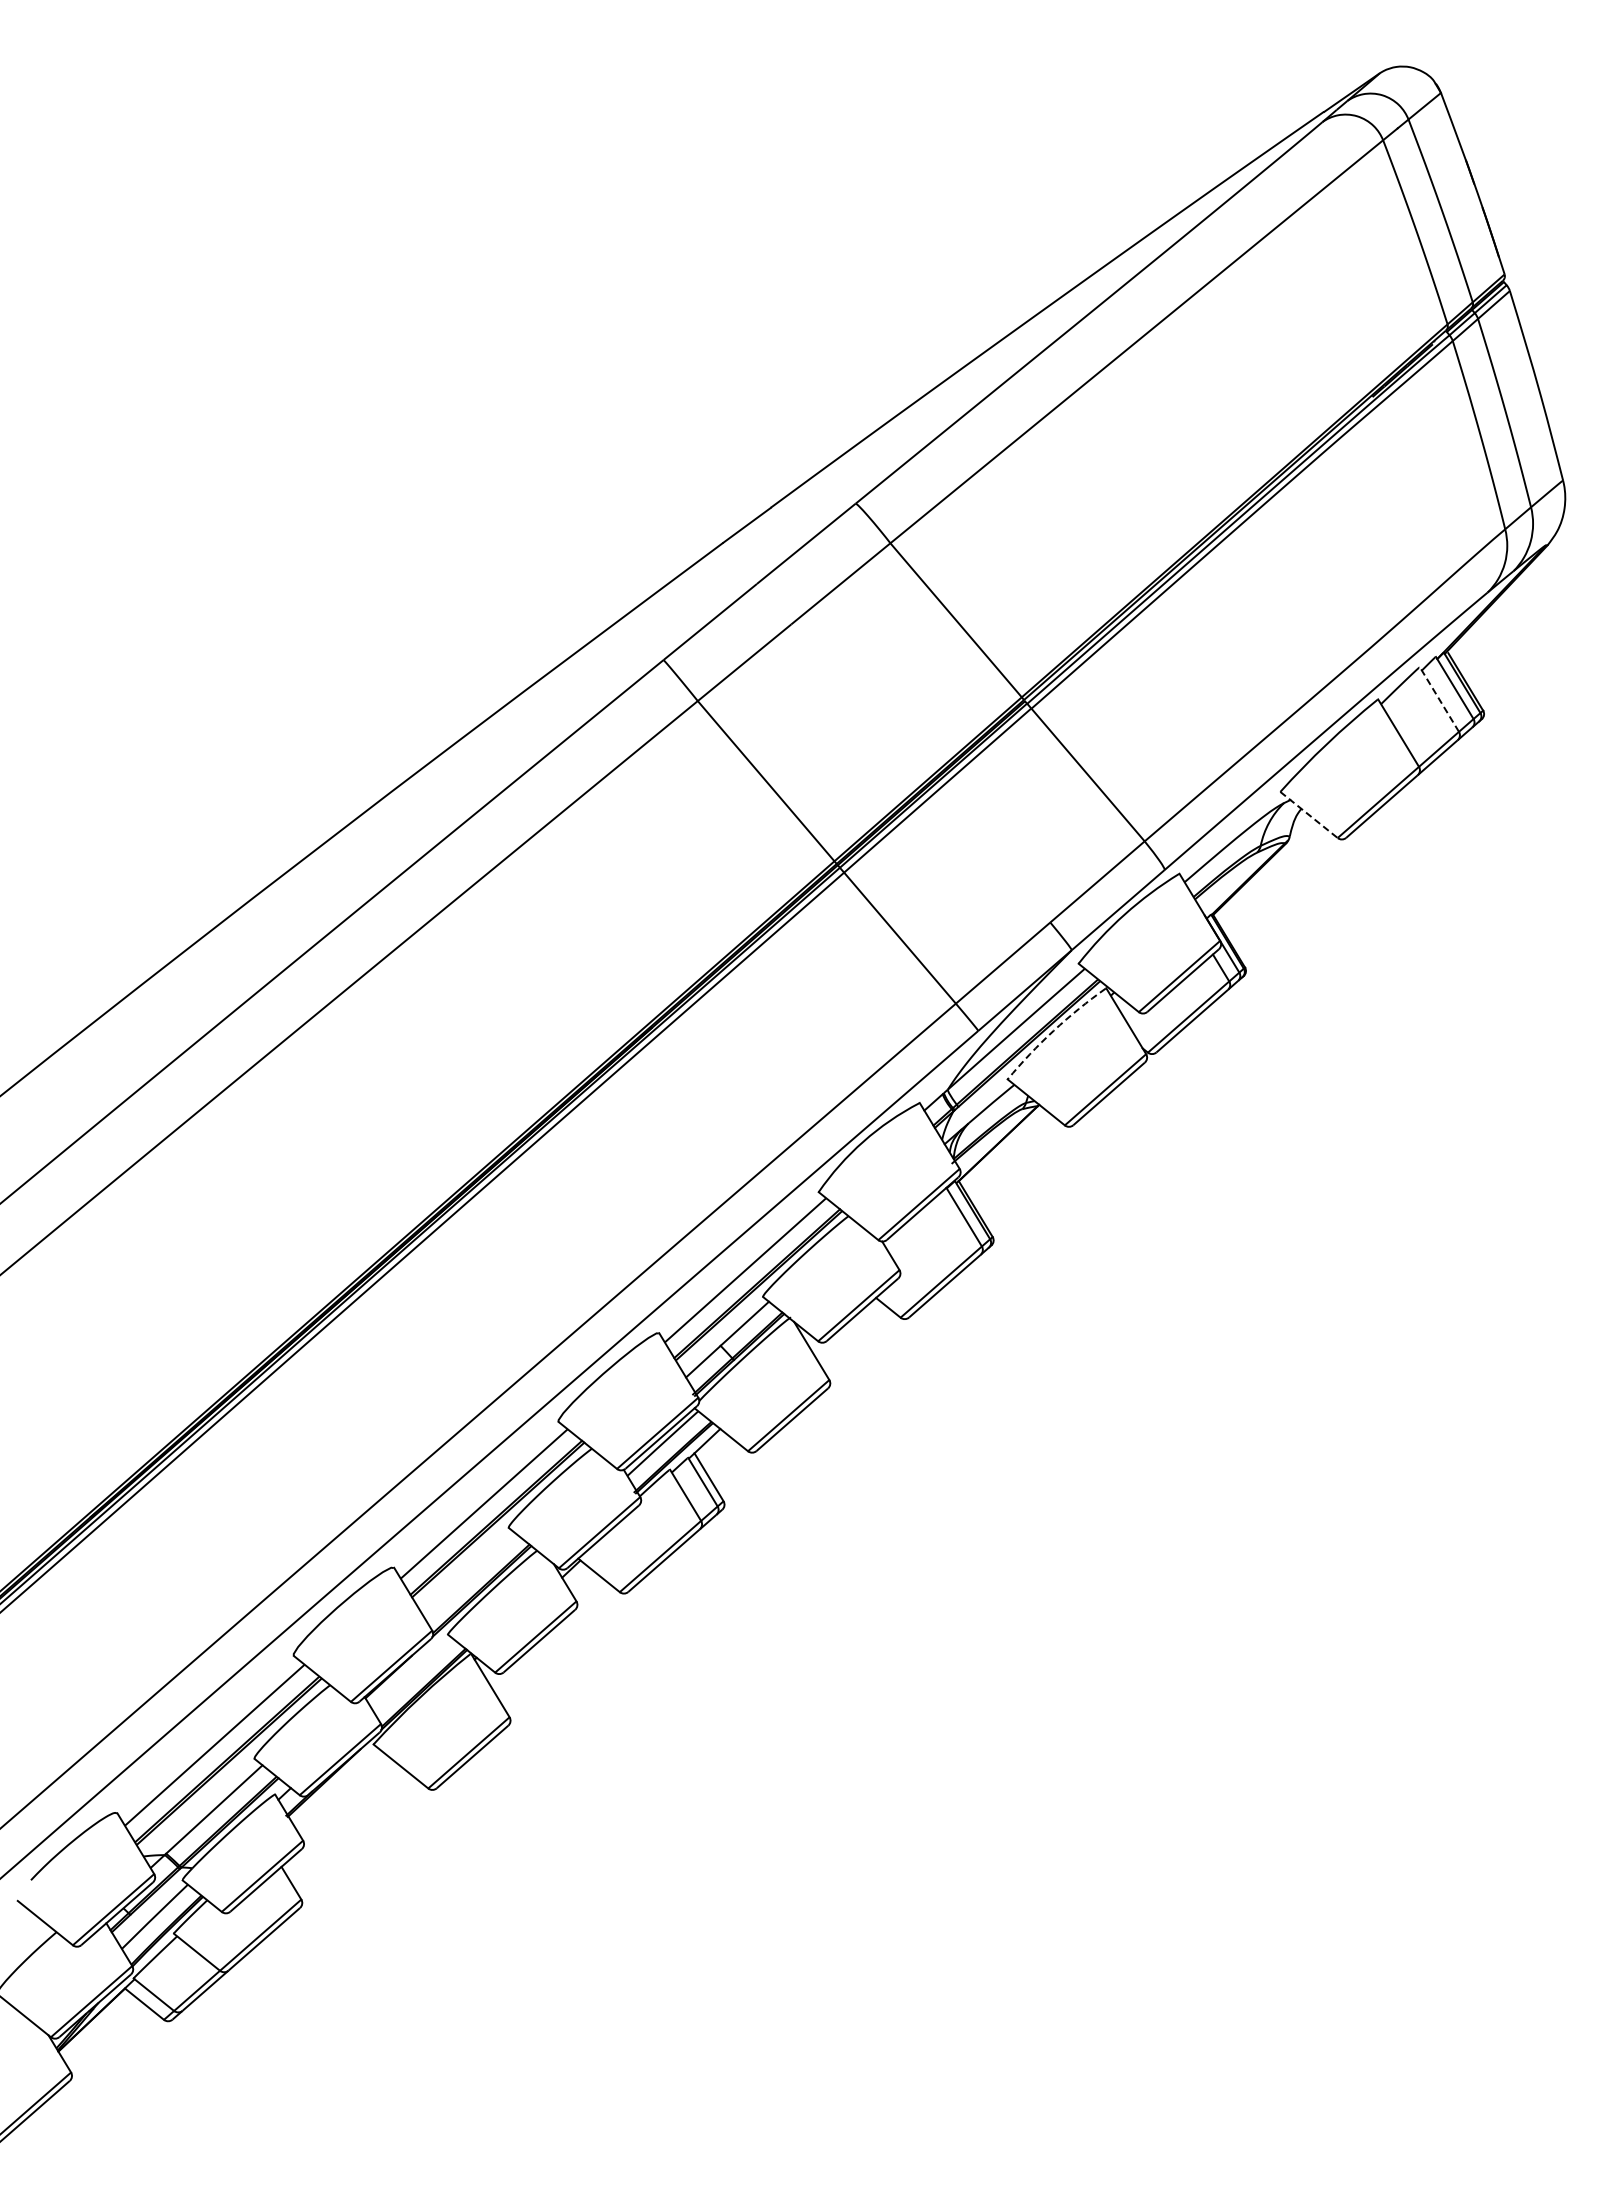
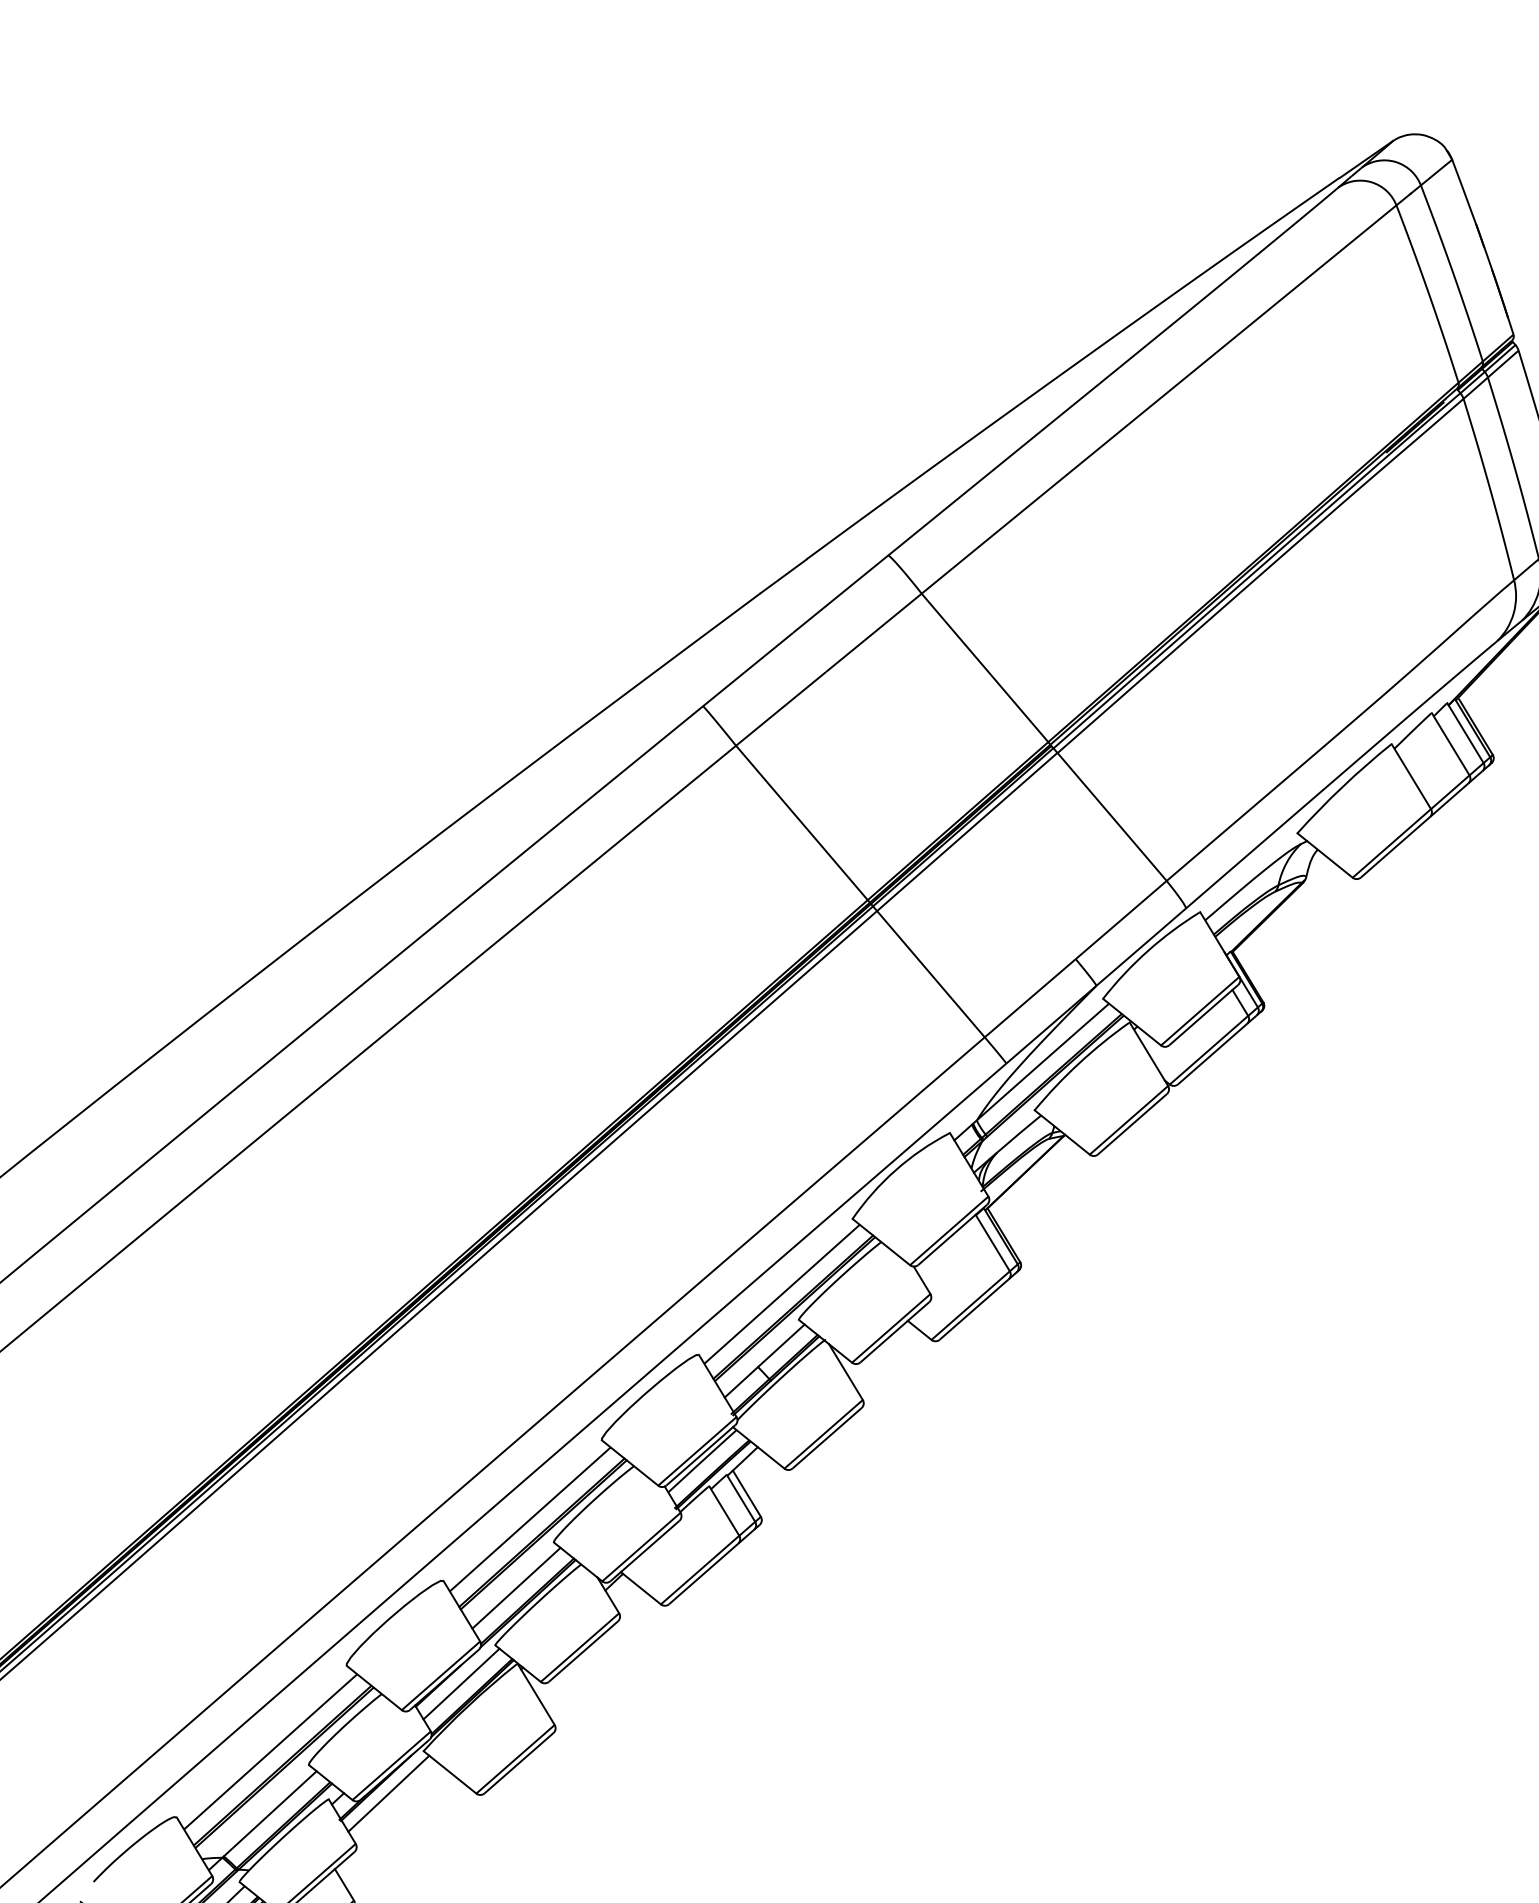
line: (1439, 699) -> (1450, 744), dashed -> solid
line: (1309, 814) -> (1325, 855), dashed -> solid
arc: (1053, 1030) -> (1078, 1063), dashed -> solid
line: (469, 1575) -> (516, 1588), added
line: (412, 1674) -> (461, 1683), added
line: (337, 1788) -> (388, 1793), added

